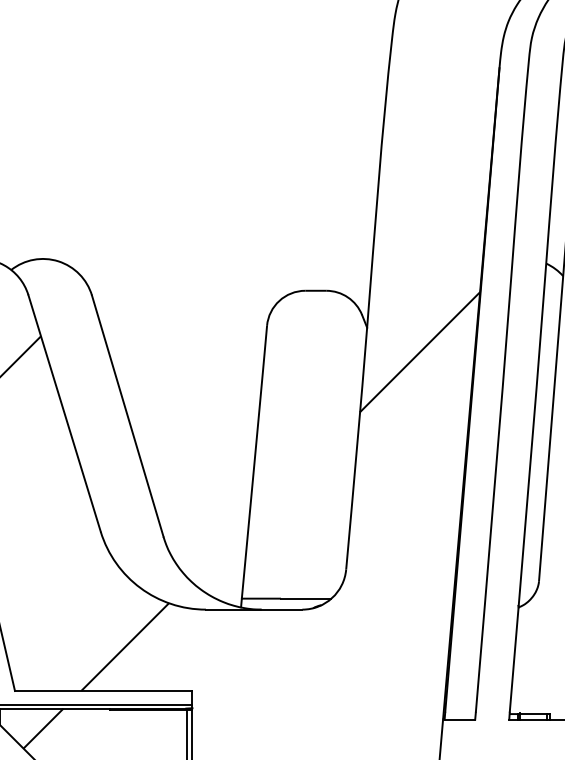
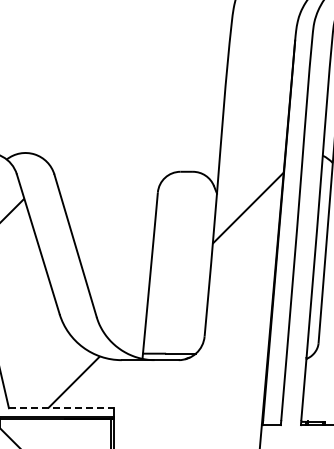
line: (103, 691) -> (61, 408), solid -> dashed
hatch: (42, 728) -> (25, 430), removed

